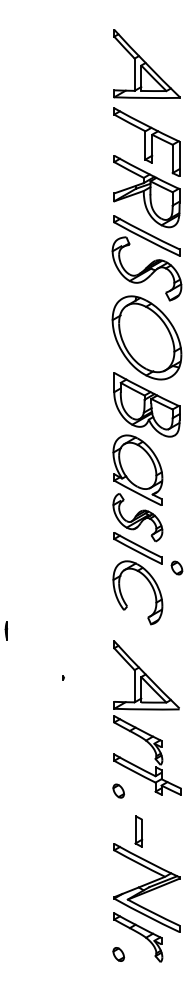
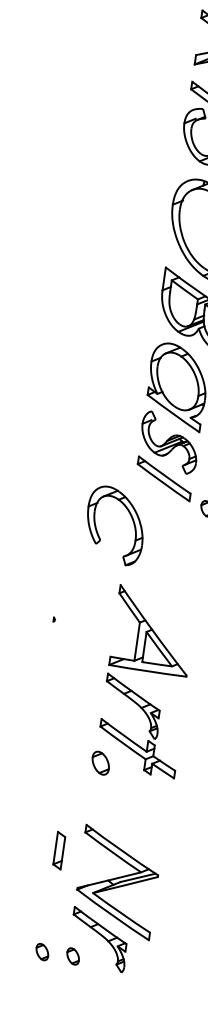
part: (150, 585) -> (131, 519), moved
part: (118, 790) -> (100, 762), size x1.4
part: (138, 831) -> (58, 850), moved
part: (92, 954) -> (42, 952), added

